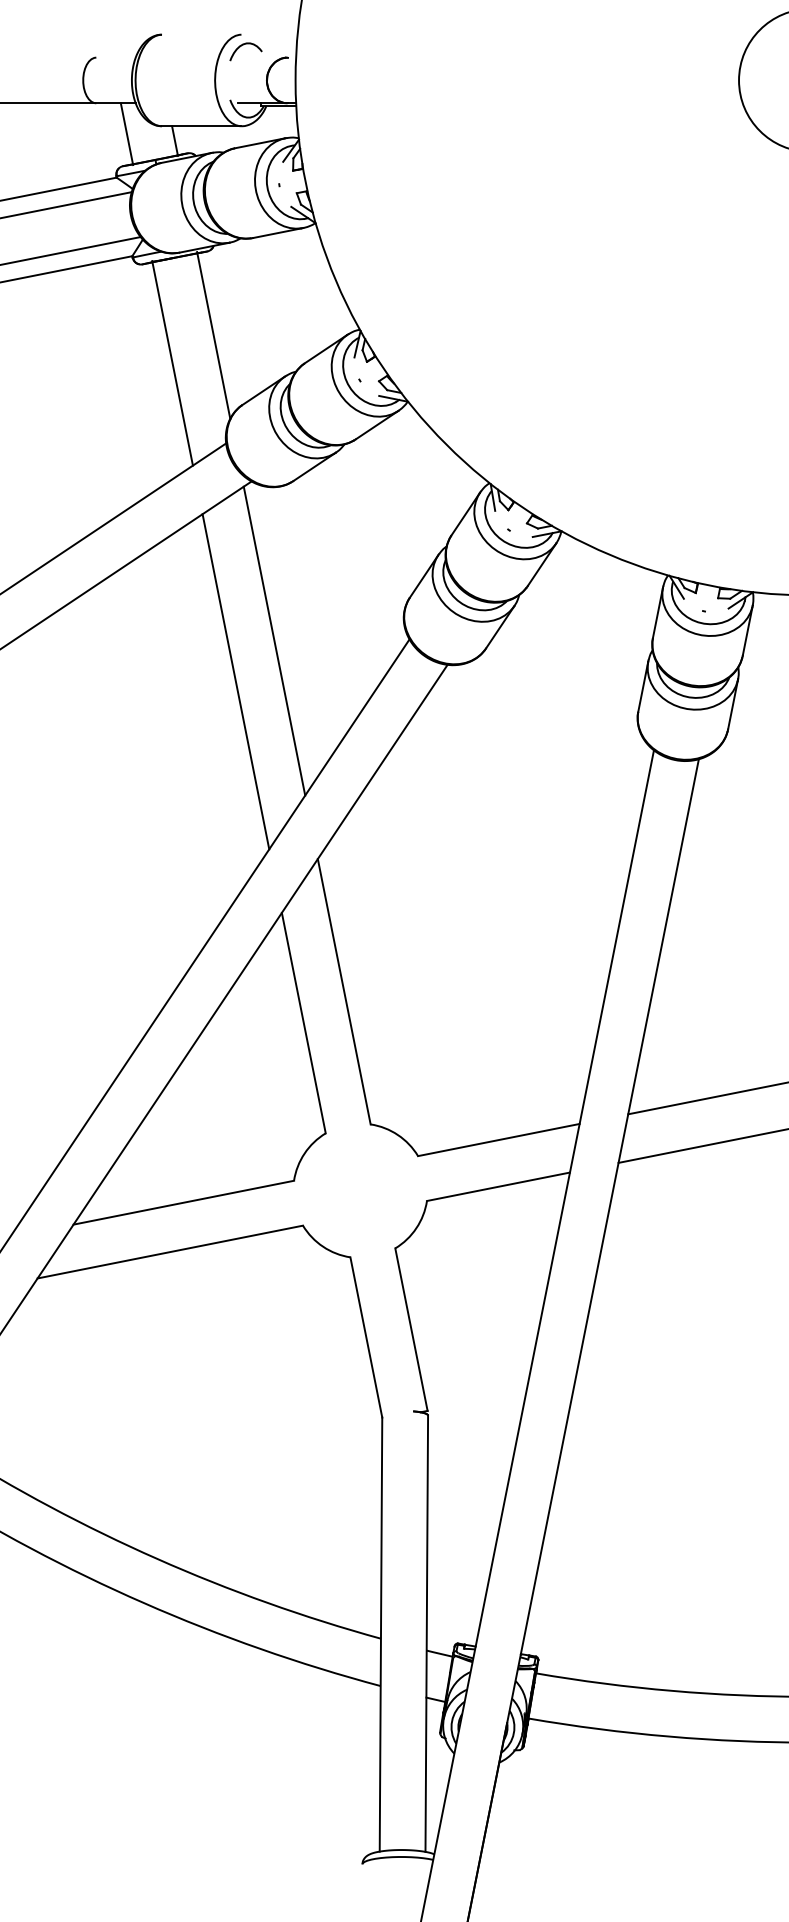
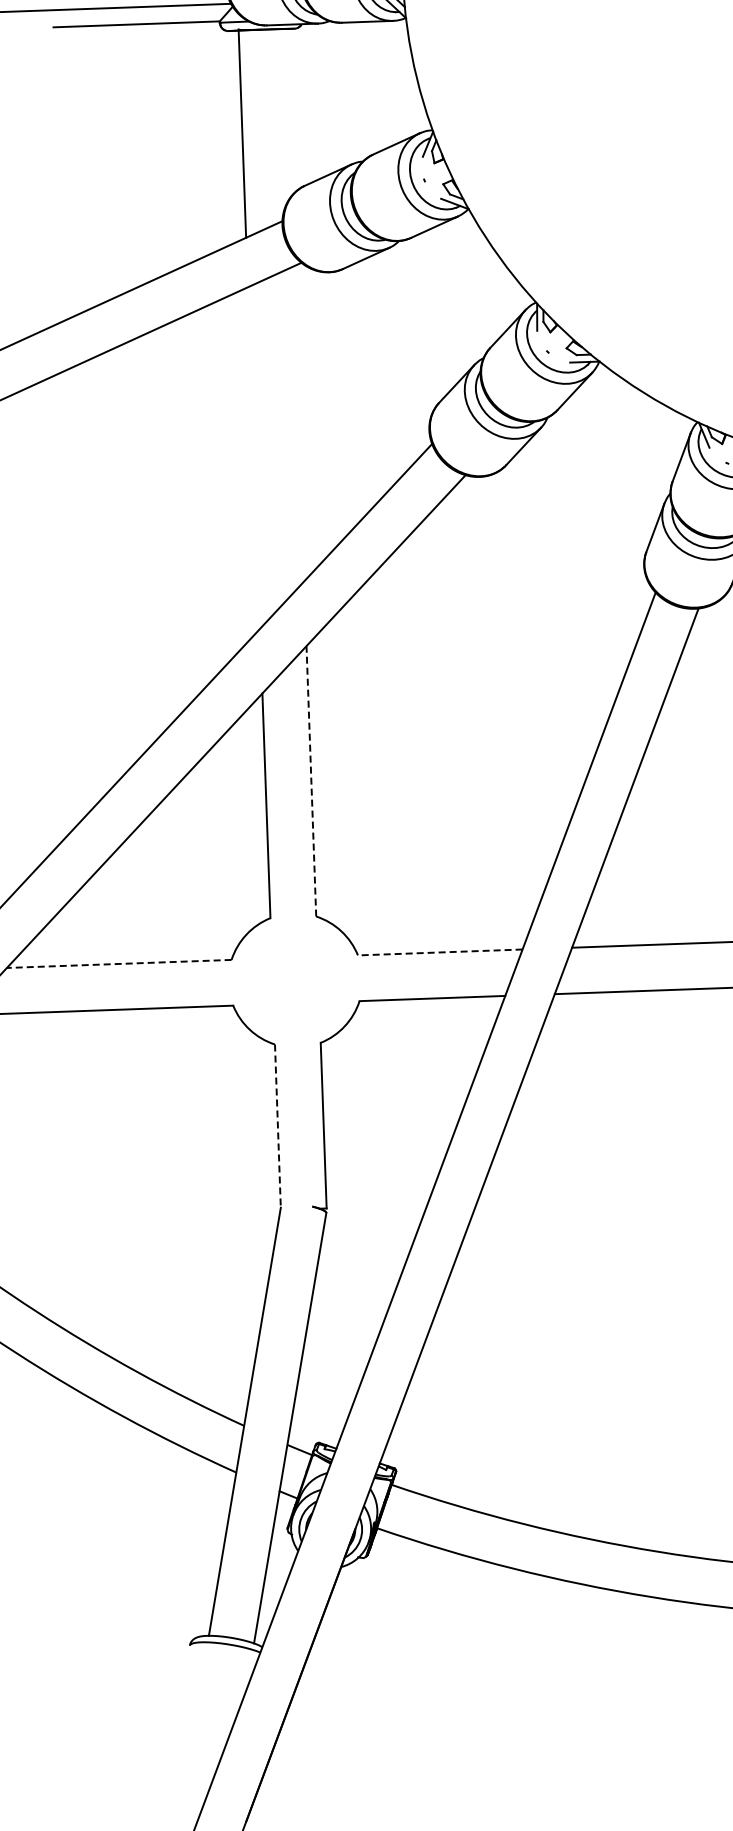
line: (213, 335) -> (287, 112), removed
line: (274, 640) -> (298, 423), removed
line: (235, 681) -> (253, 457), removed
line: (344, 991) -> (311, 781), solid -> dashed
line: (498, 1140) -> (439, 952), solid -> dashed
line: (183, 1202) -> (118, 963), solid -> dashed
line: (366, 1337) -> (278, 1126), solid -> dashed

